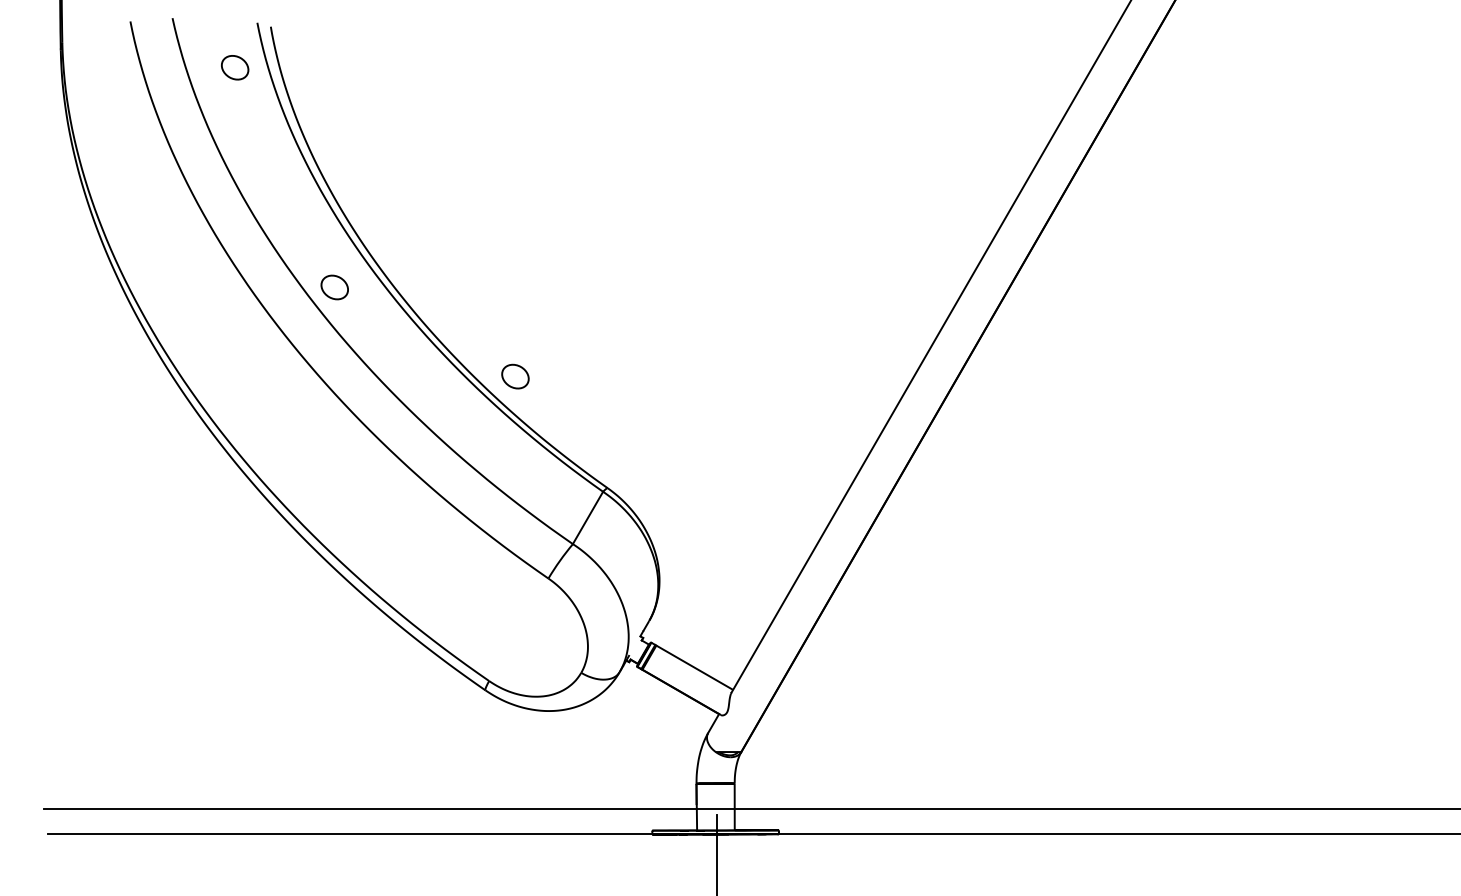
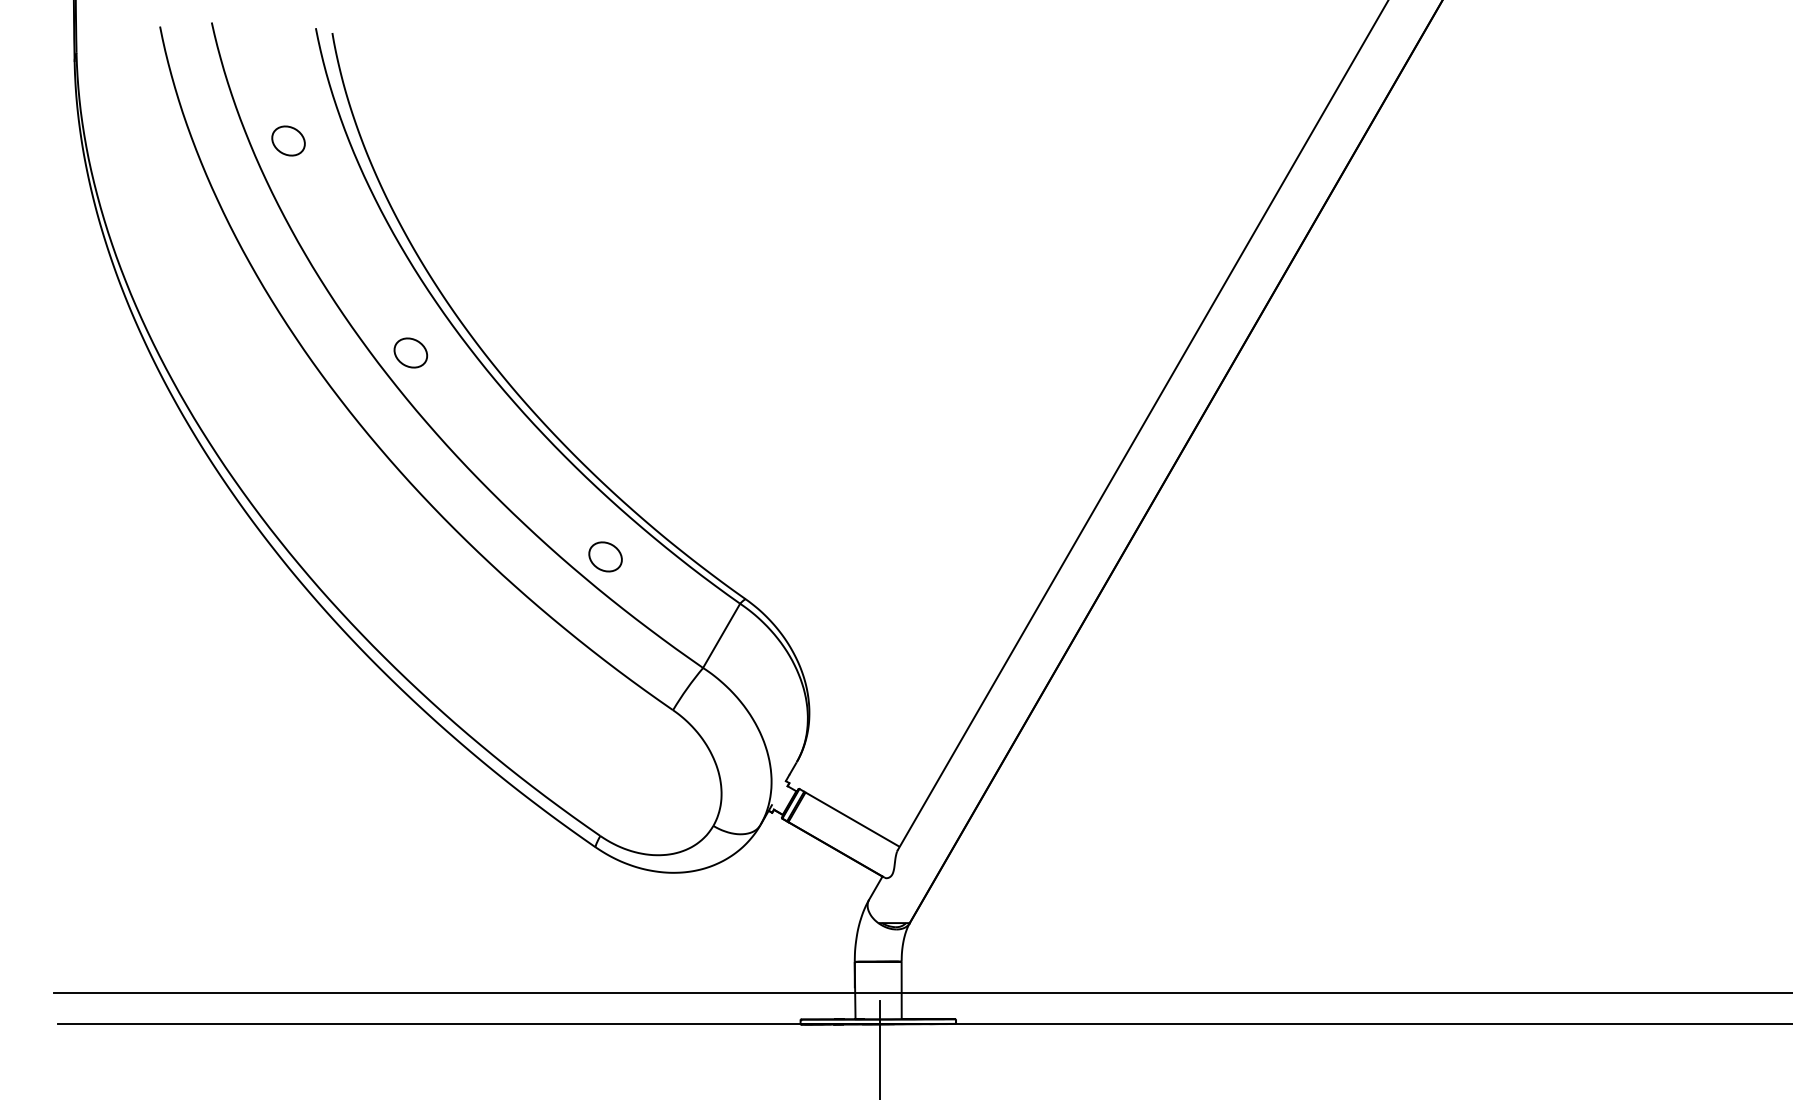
part: (235, 67) -> (289, 140), moved
part: (515, 376) -> (605, 556), moved

